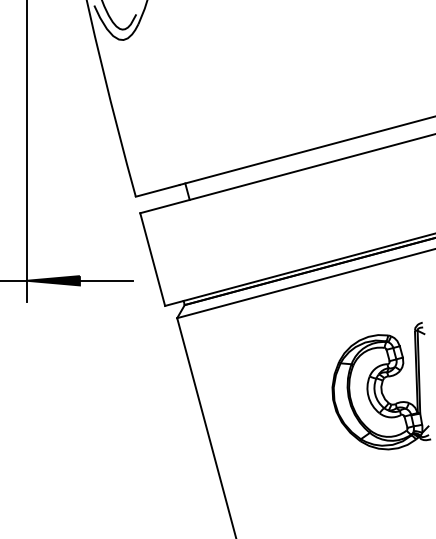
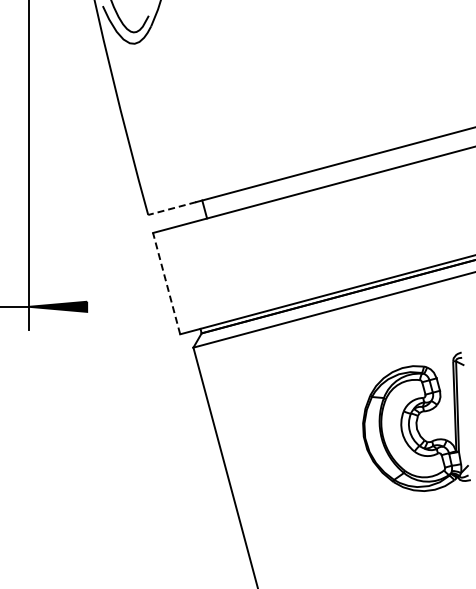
line: (158, 190) -> (172, 208), solid -> dashed
line: (152, 259) -> (166, 283), solid -> dashed
line: (106, 280) -> (116, 306), removed

